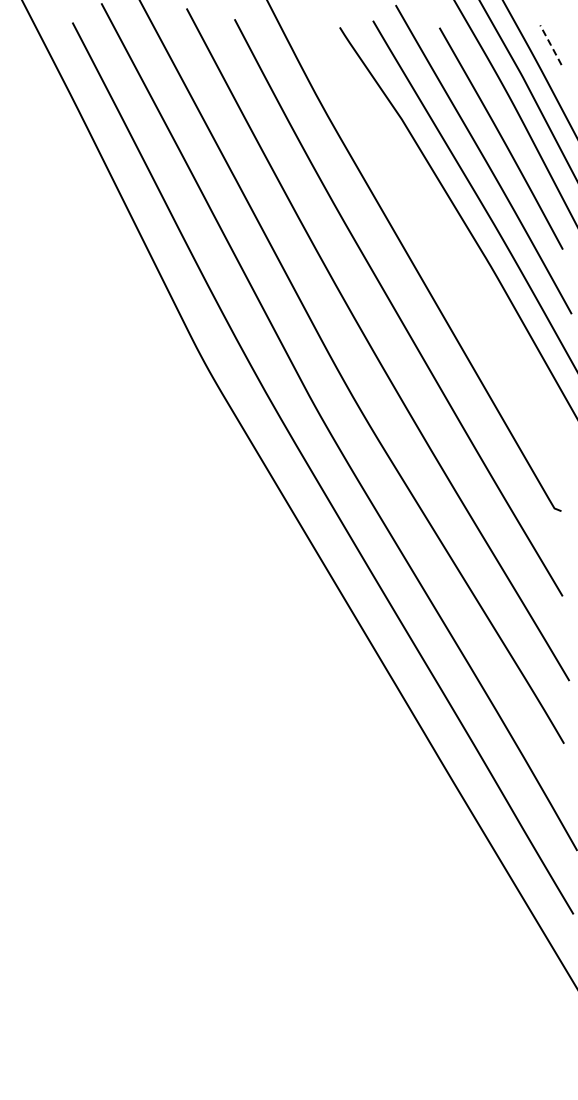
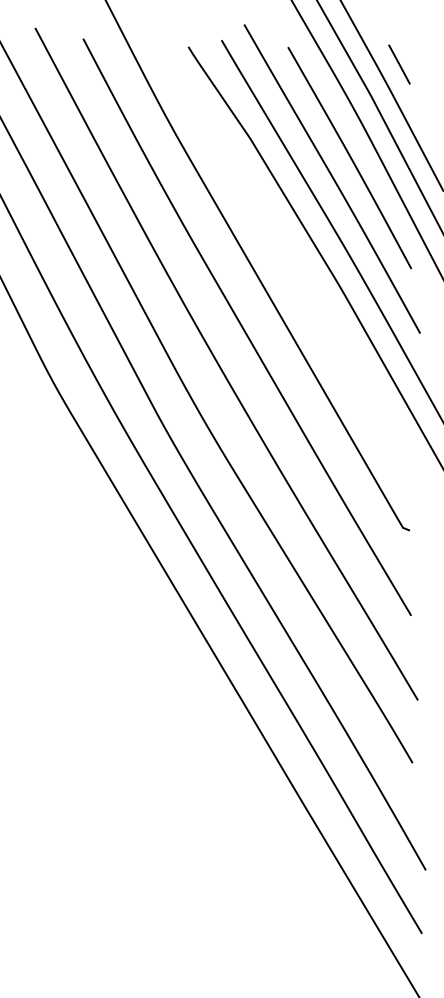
line: (550, 45) -> (399, 64), dashed -> solid

